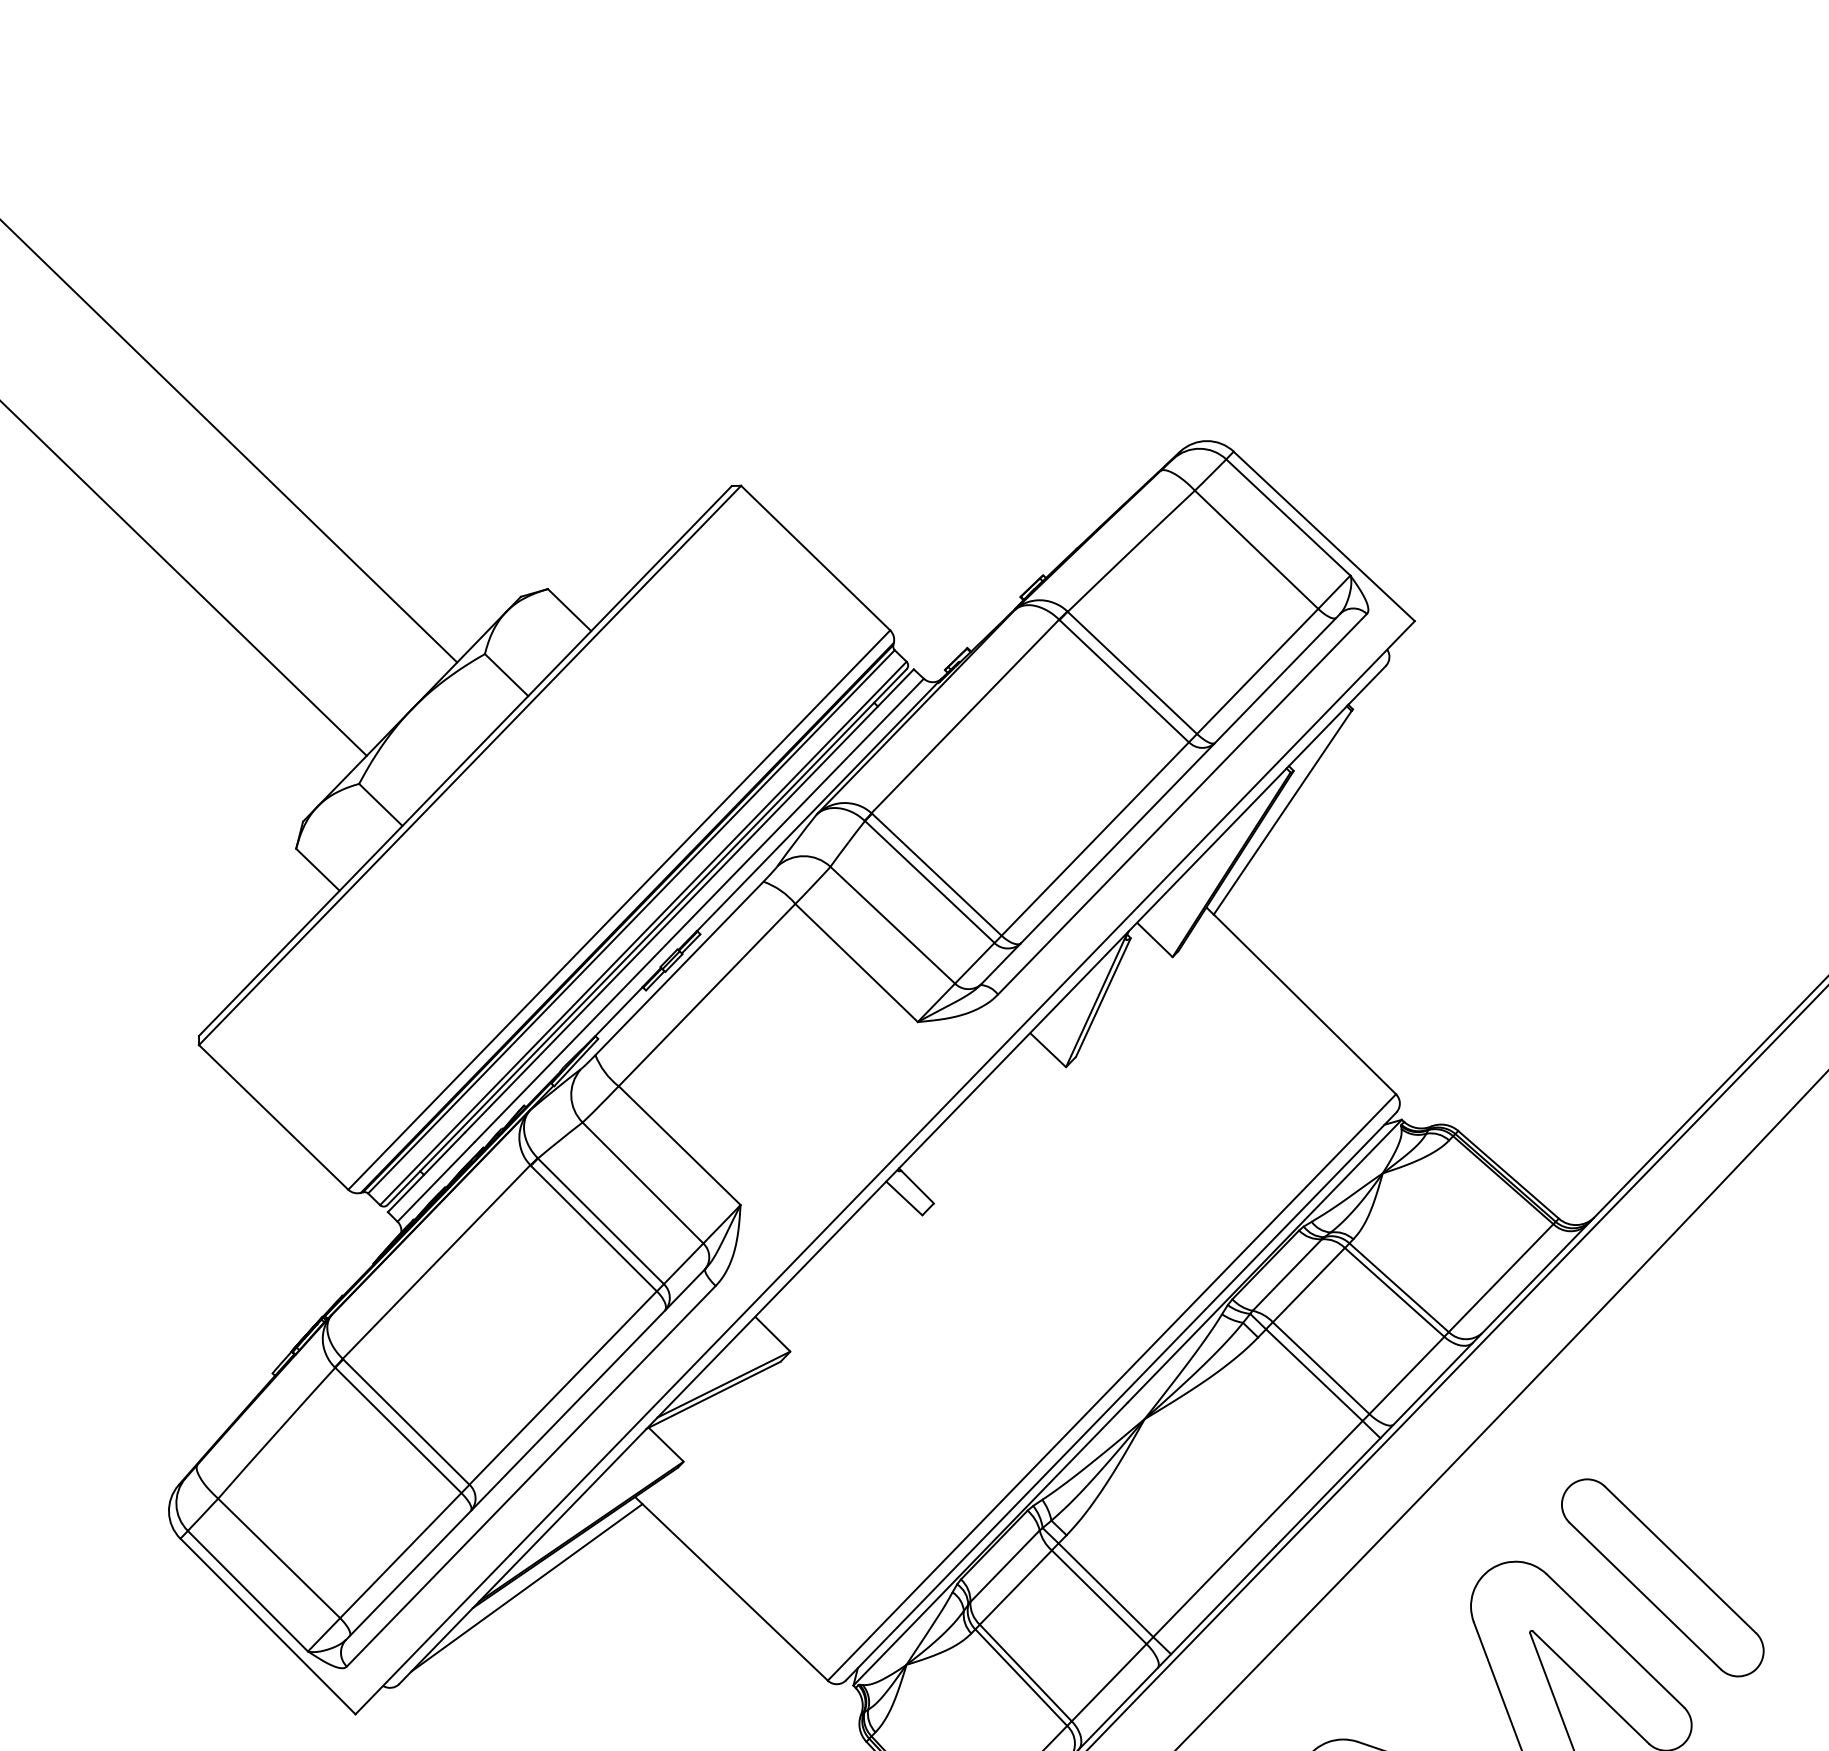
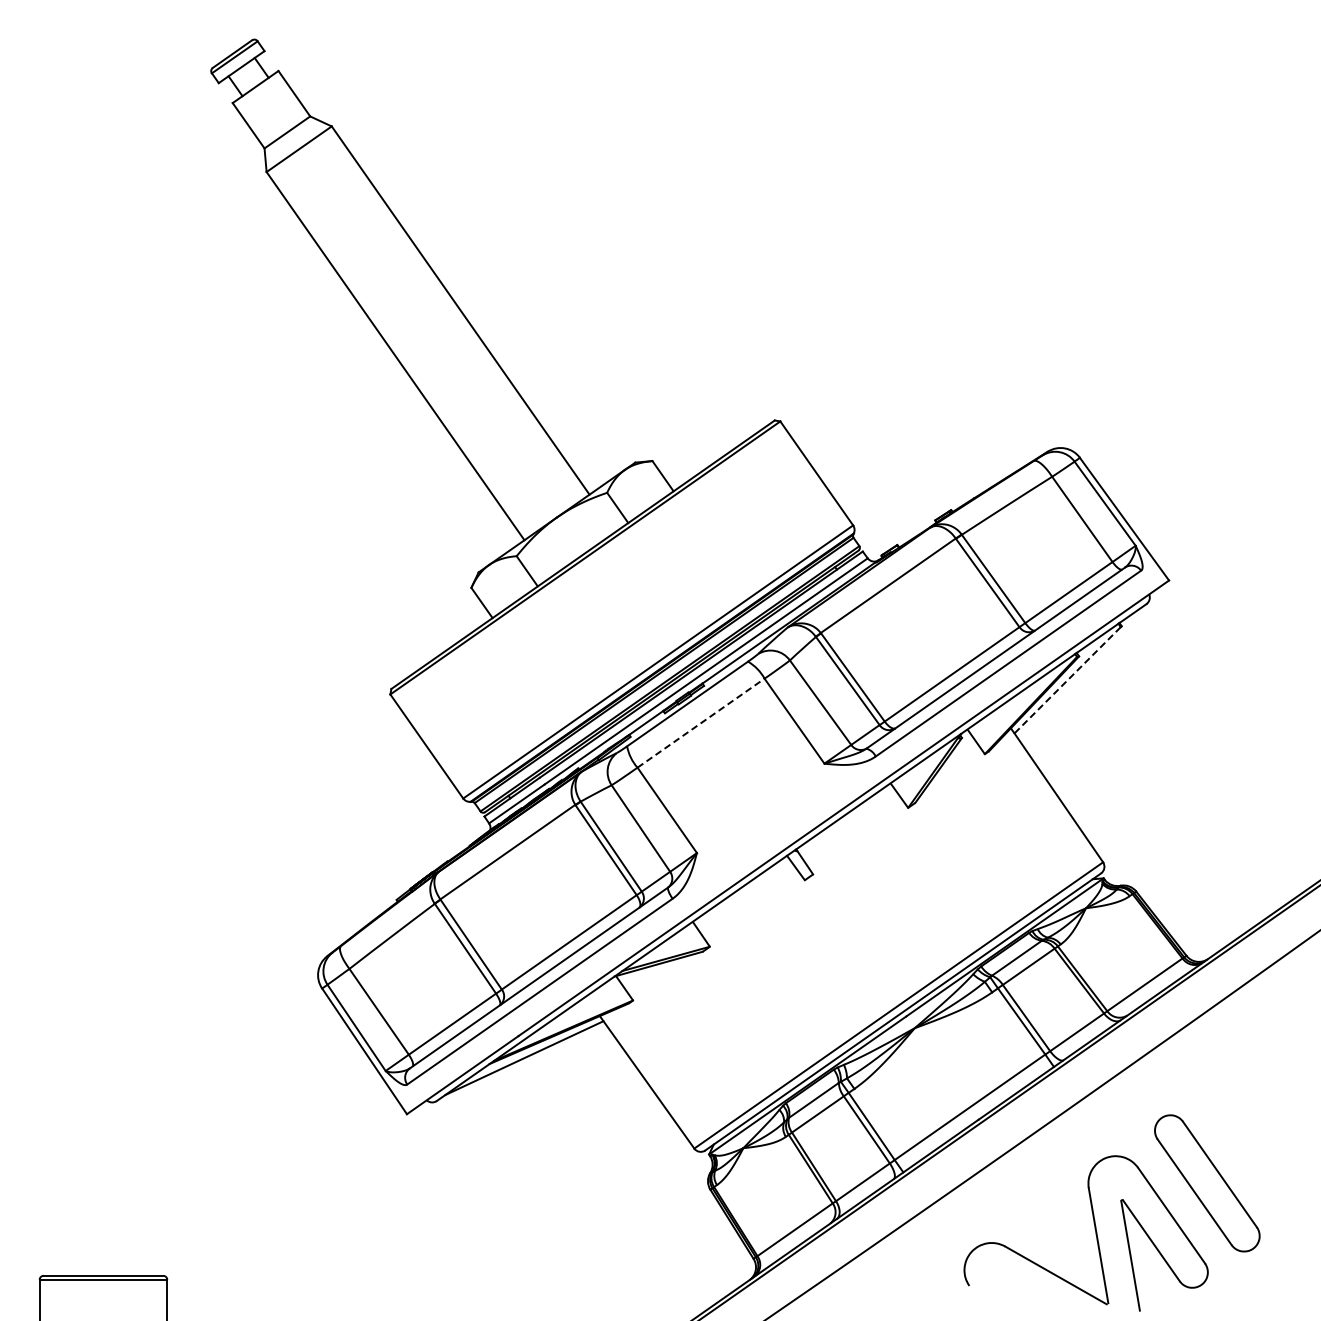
line: (1282, 813) -> (1067, 680), solid -> dashed
line: (707, 995) -> (701, 723), solid -> dashed

